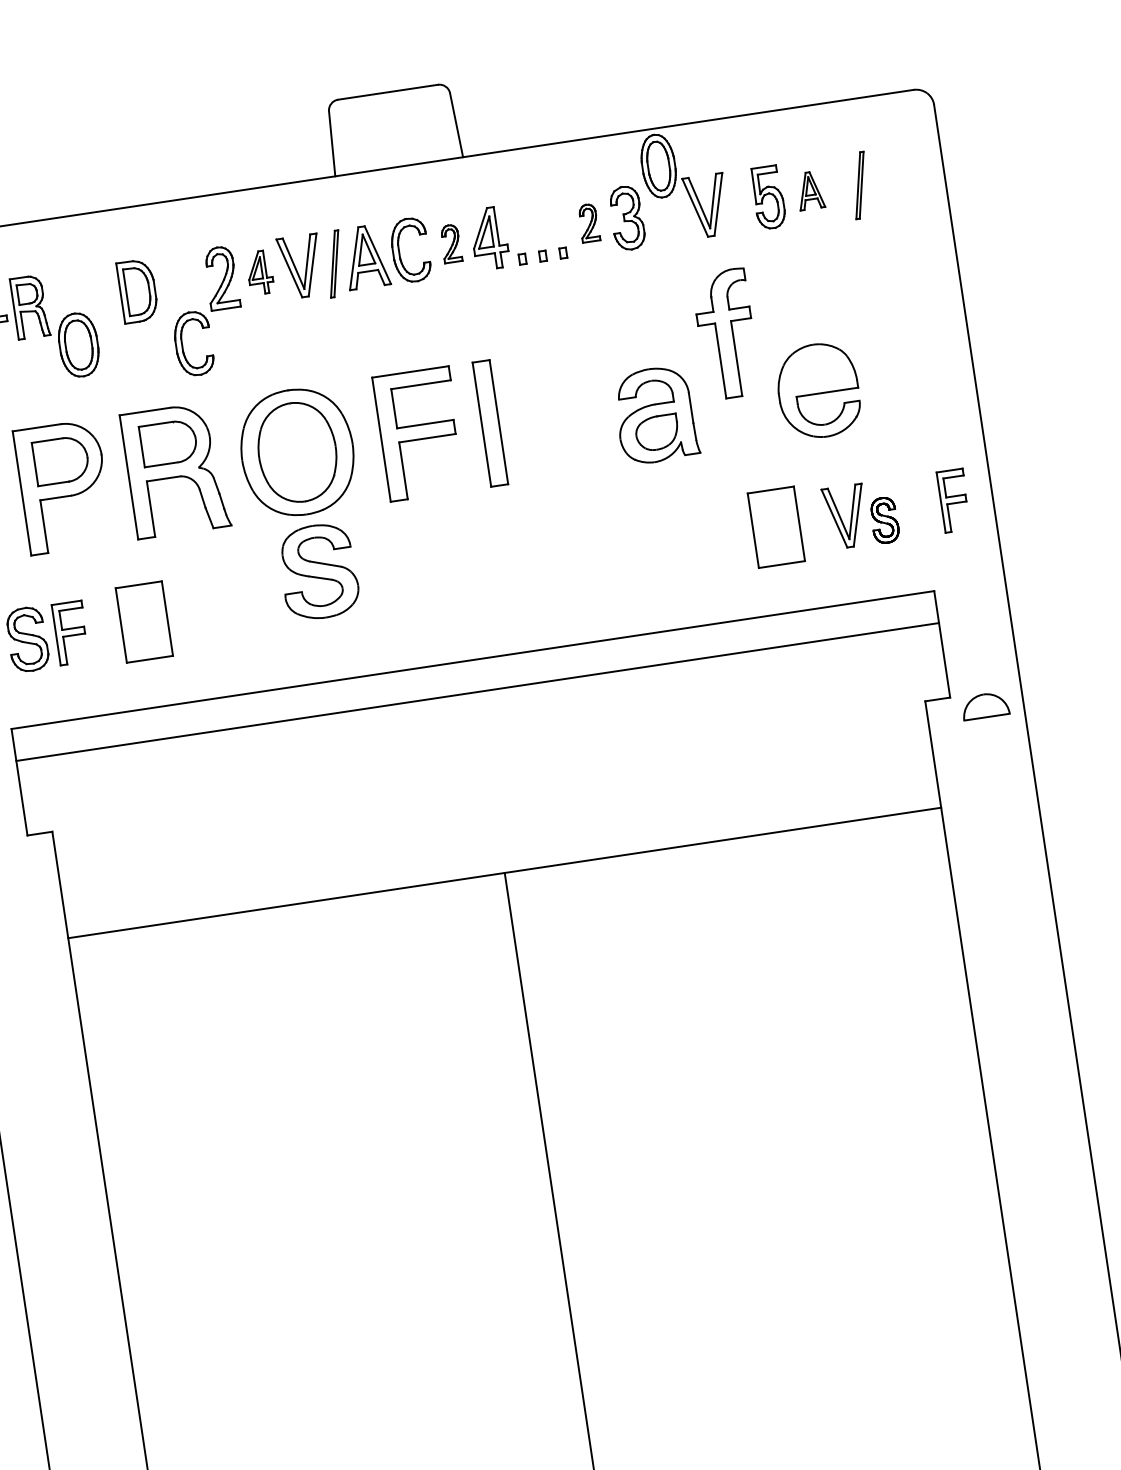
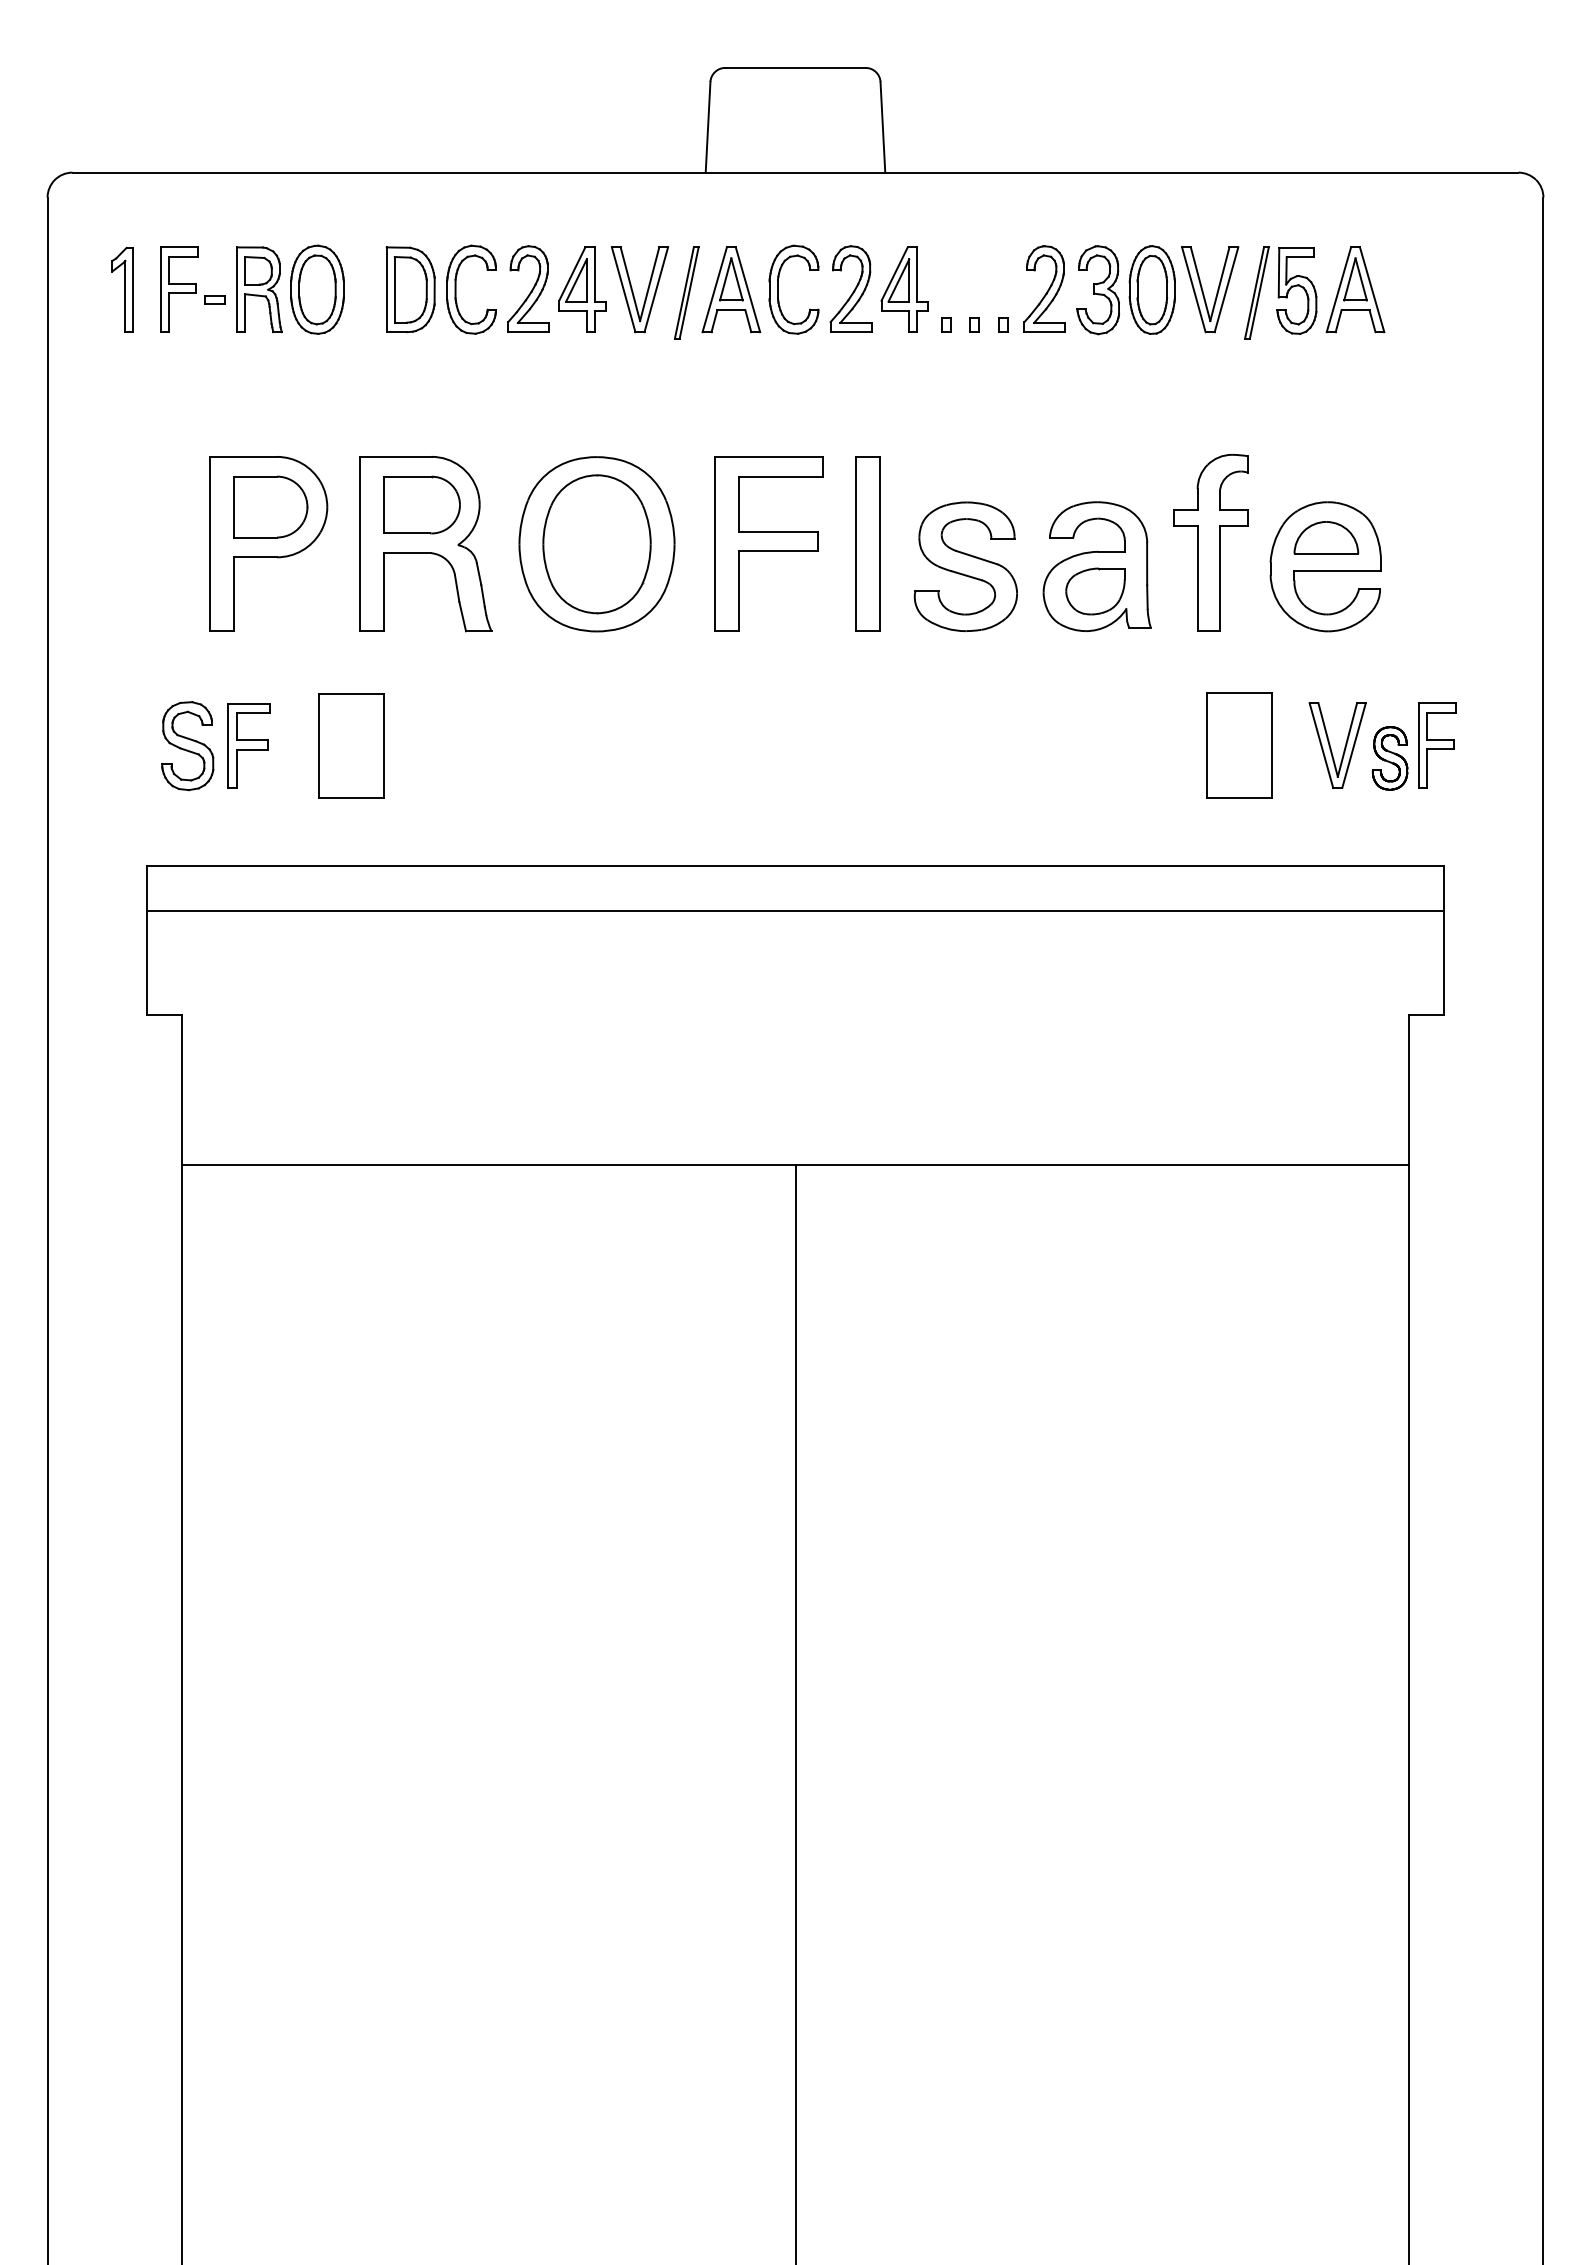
part: (658, 165) -> (1151, 289), moved
part: (859, 185) -> (1256, 292), moved
part: (810, 190) -> (1355, 289), size x1.67
part: (588, 222) -> (1044, 288), size x1.67
part: (450, 243) -> (850, 288), size x1.67
part: (260, 272) -> (582, 289), size x1.43
part: (726, 333) -> (1210, 542), moved
part: (78, 344) -> (317, 289), moved
part: (182, 345) -> (456, 289), moved
part: (954, 500) -> (1437, 745), moved
part: (318, 571) -> (965, 566), moved
part: (985, 705) -> (1326, 537), moved

